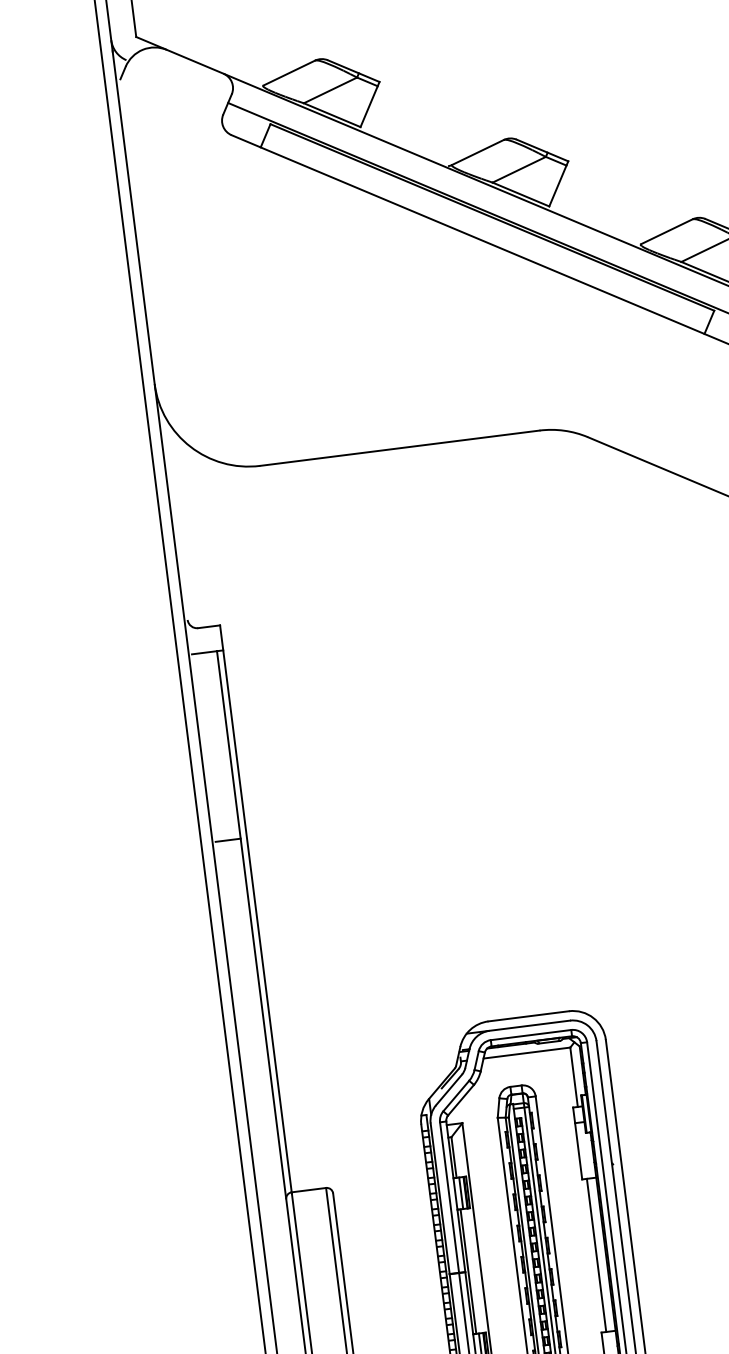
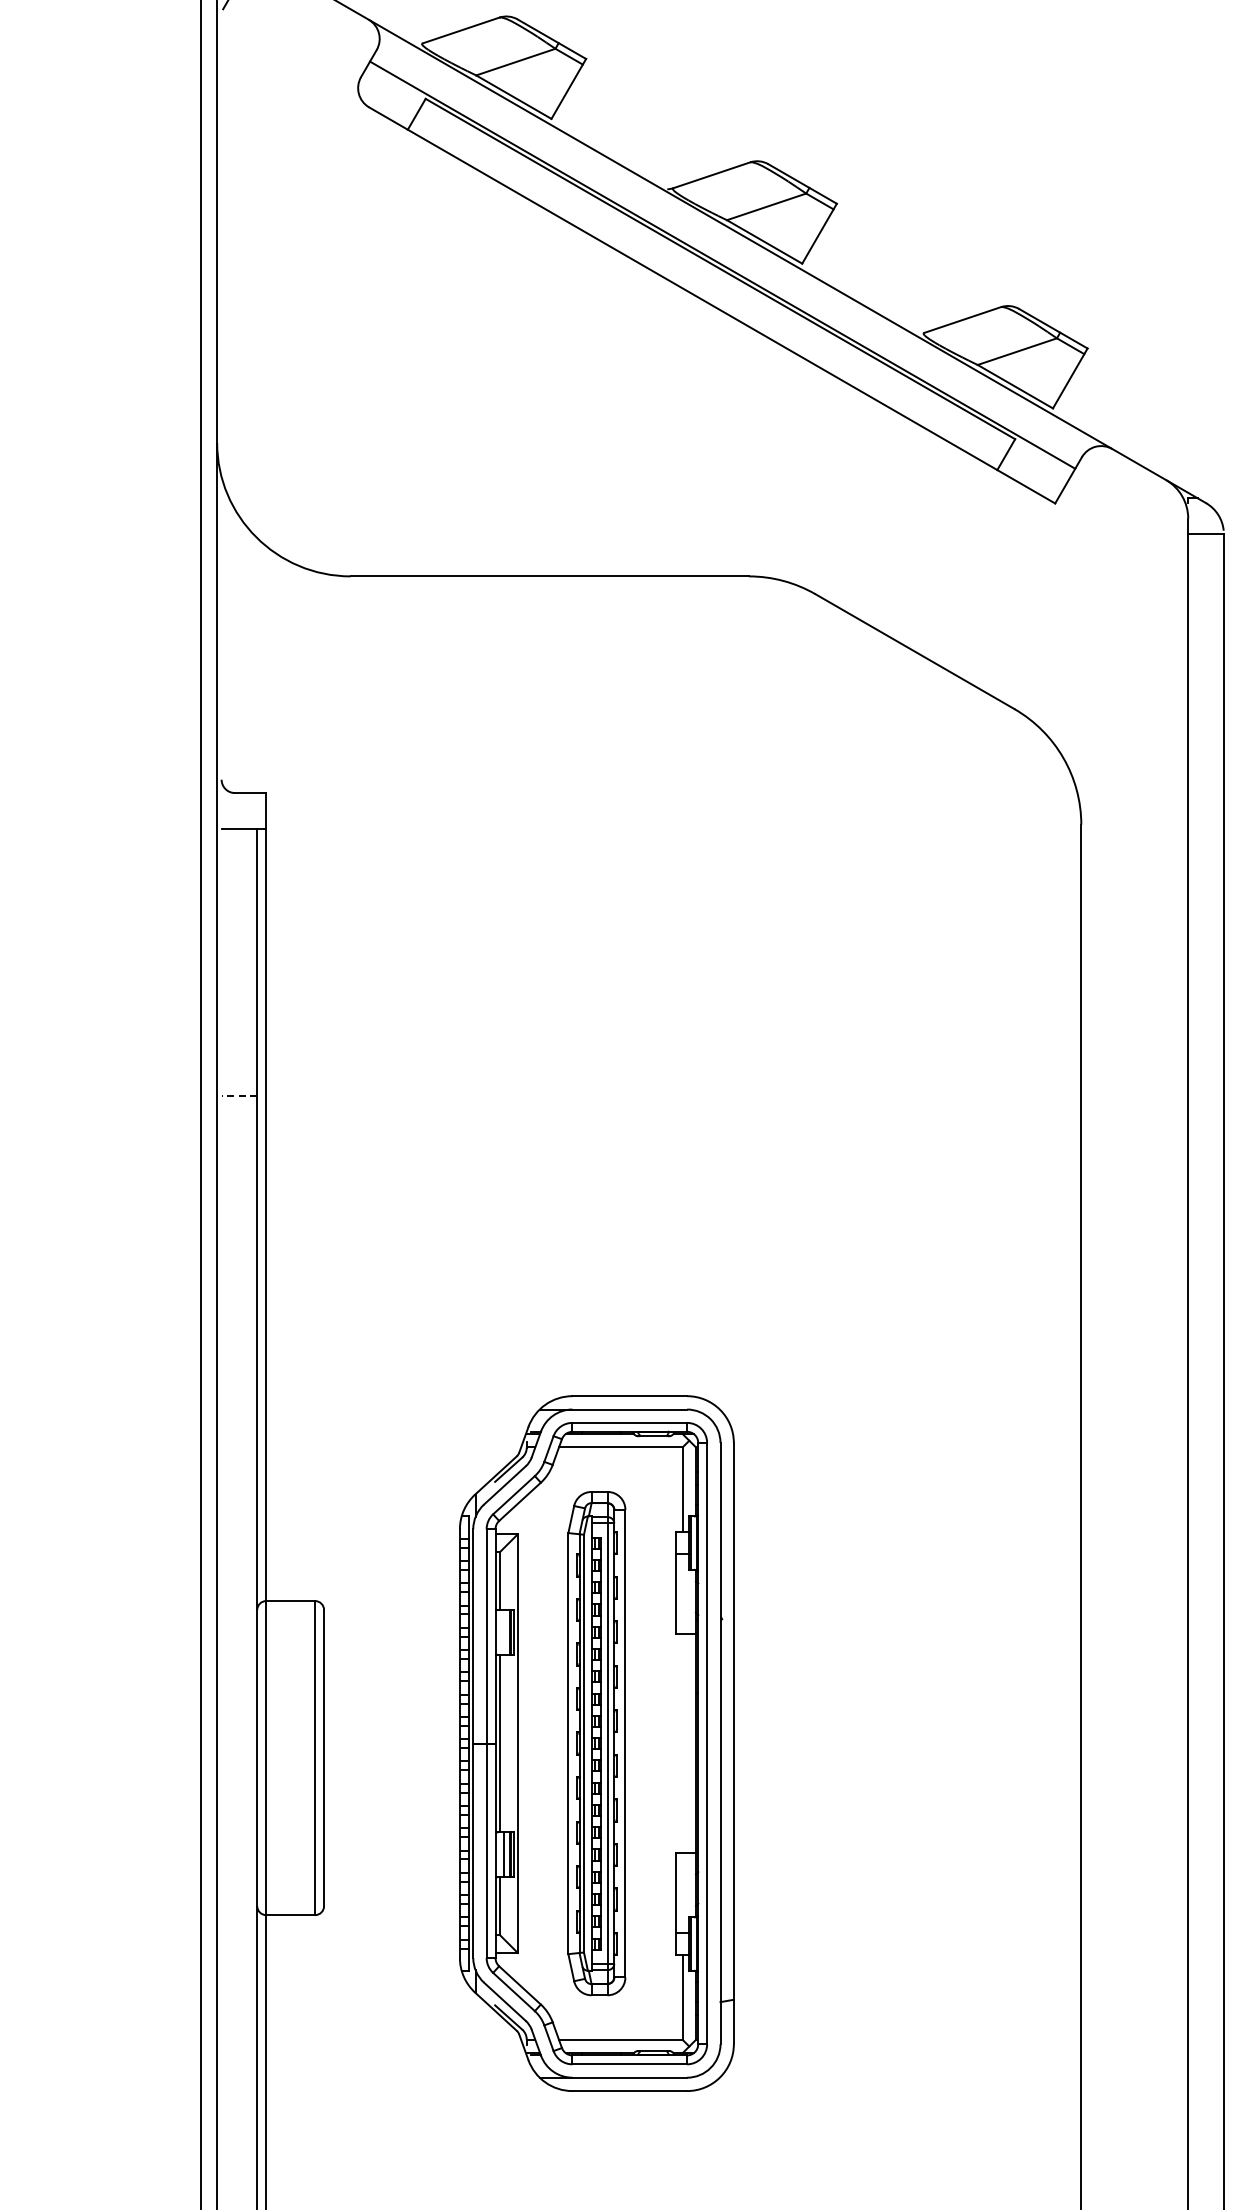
line: (228, 839) -> (239, 1095), solid -> dashed
line: (460, 1192) -> (503, 1631), removed
line: (596, 1255) -> (682, 1743), removed

